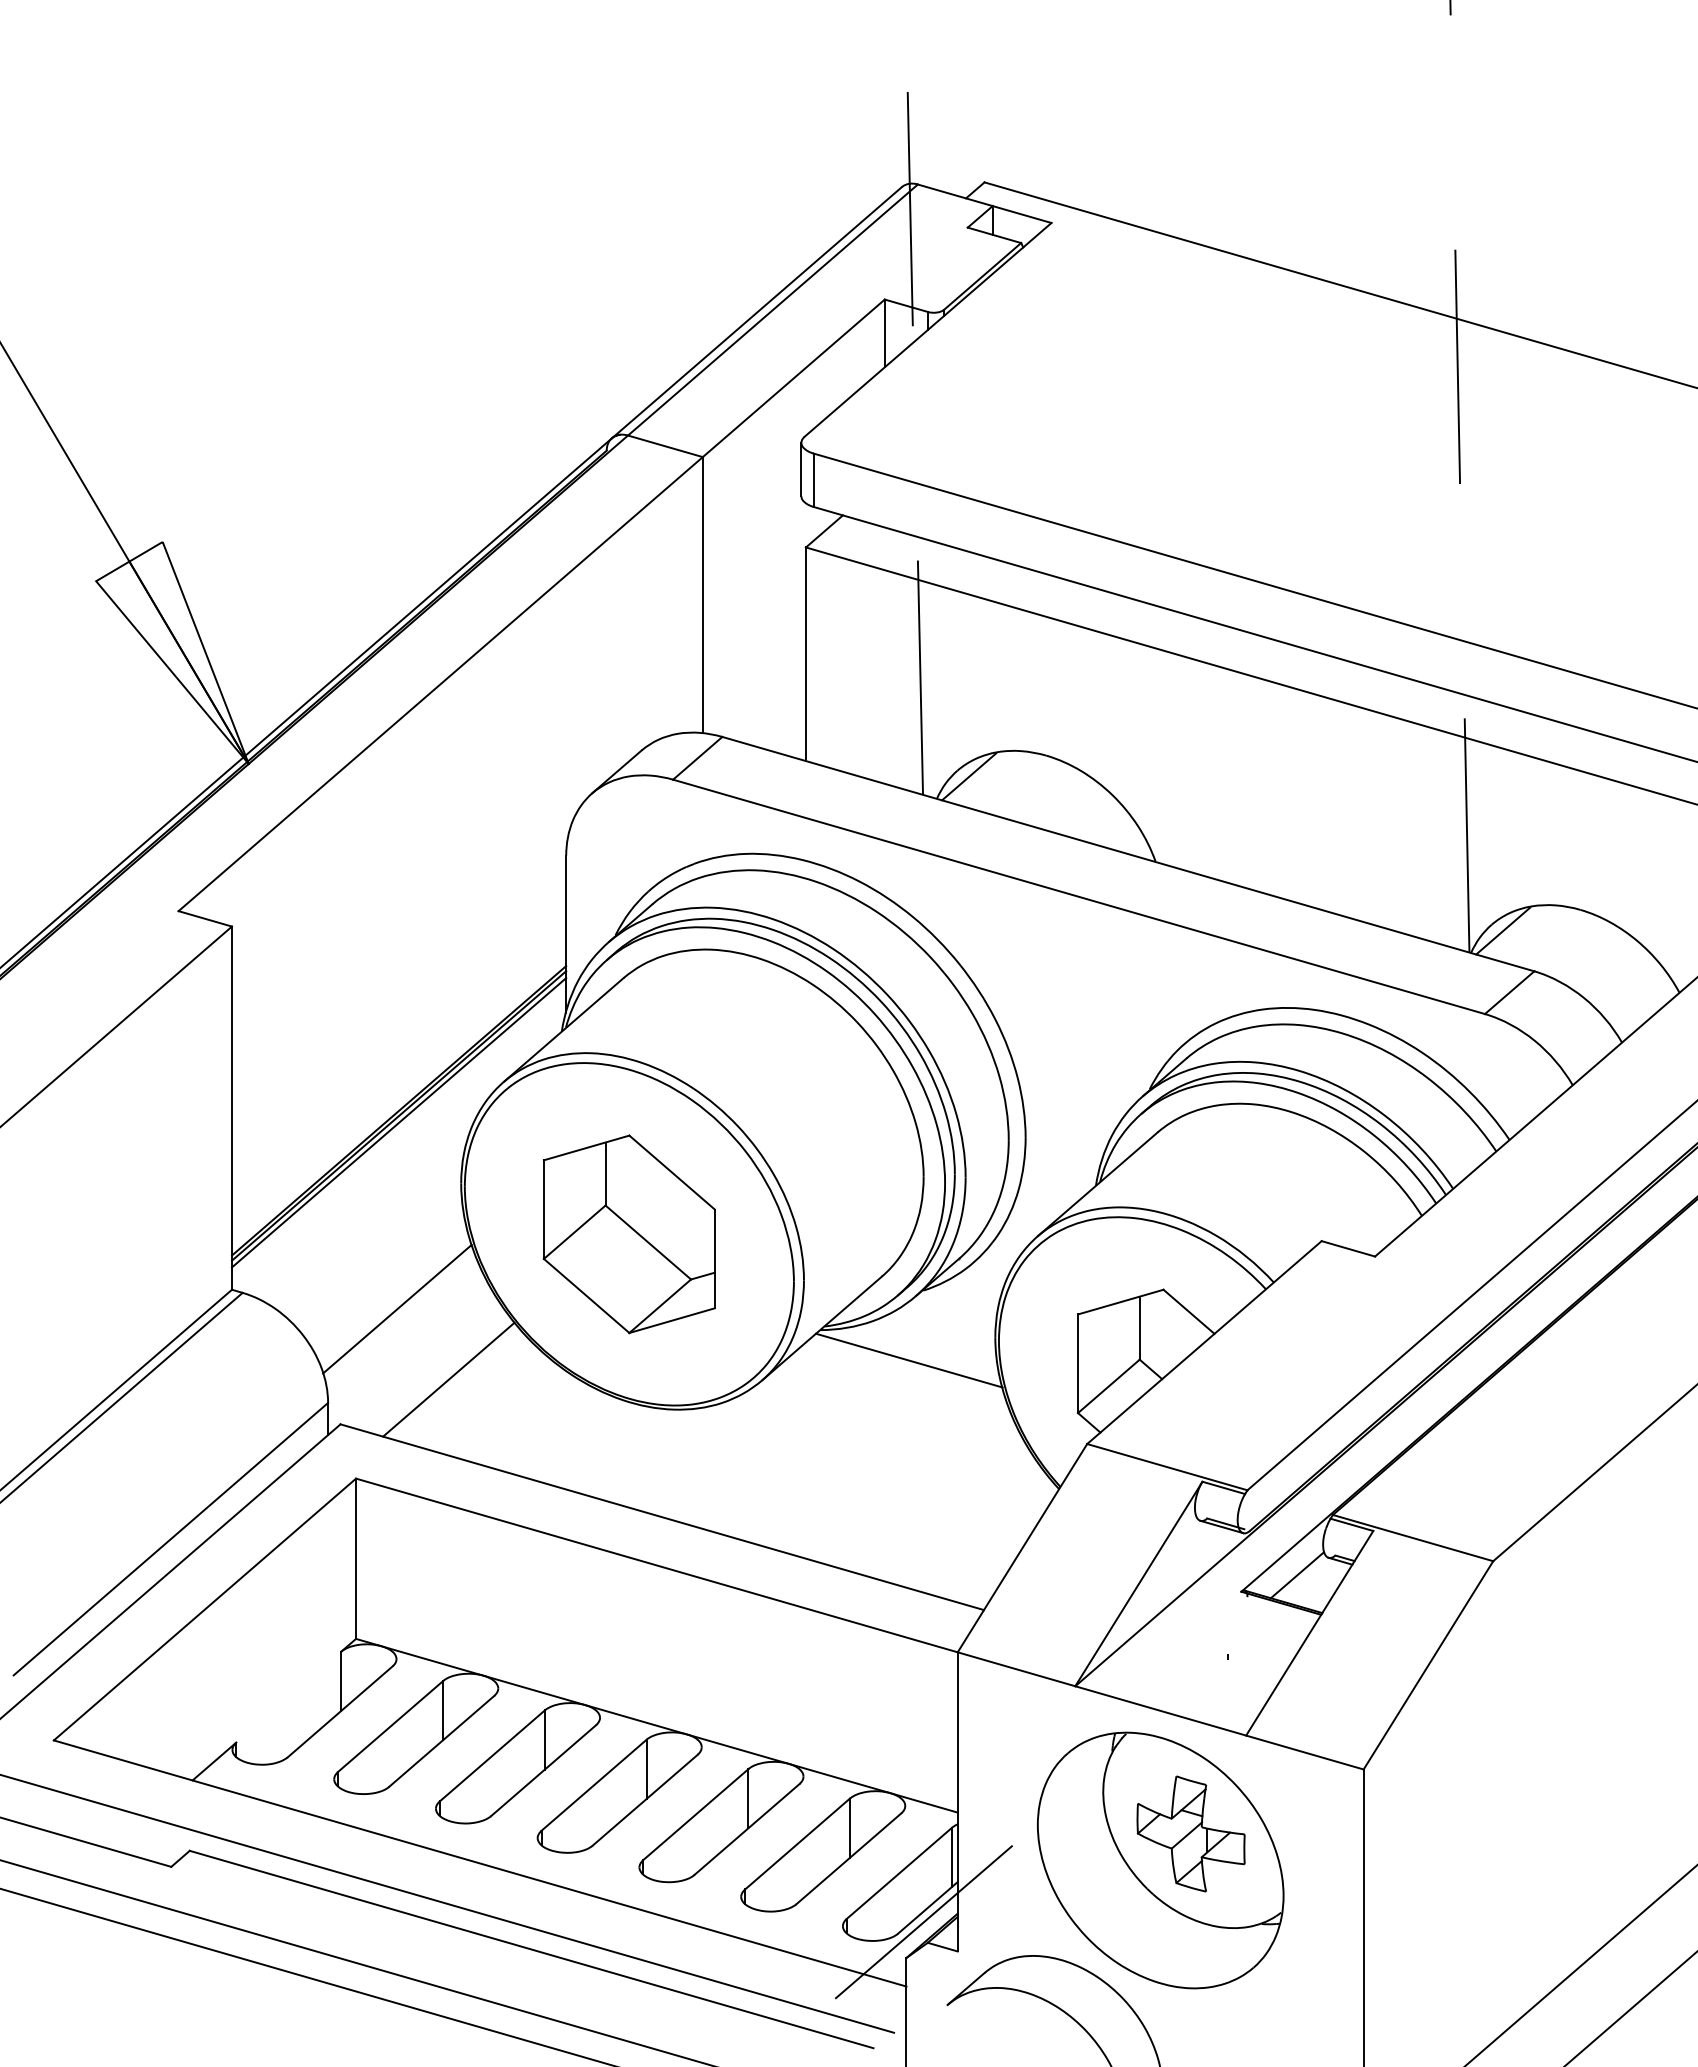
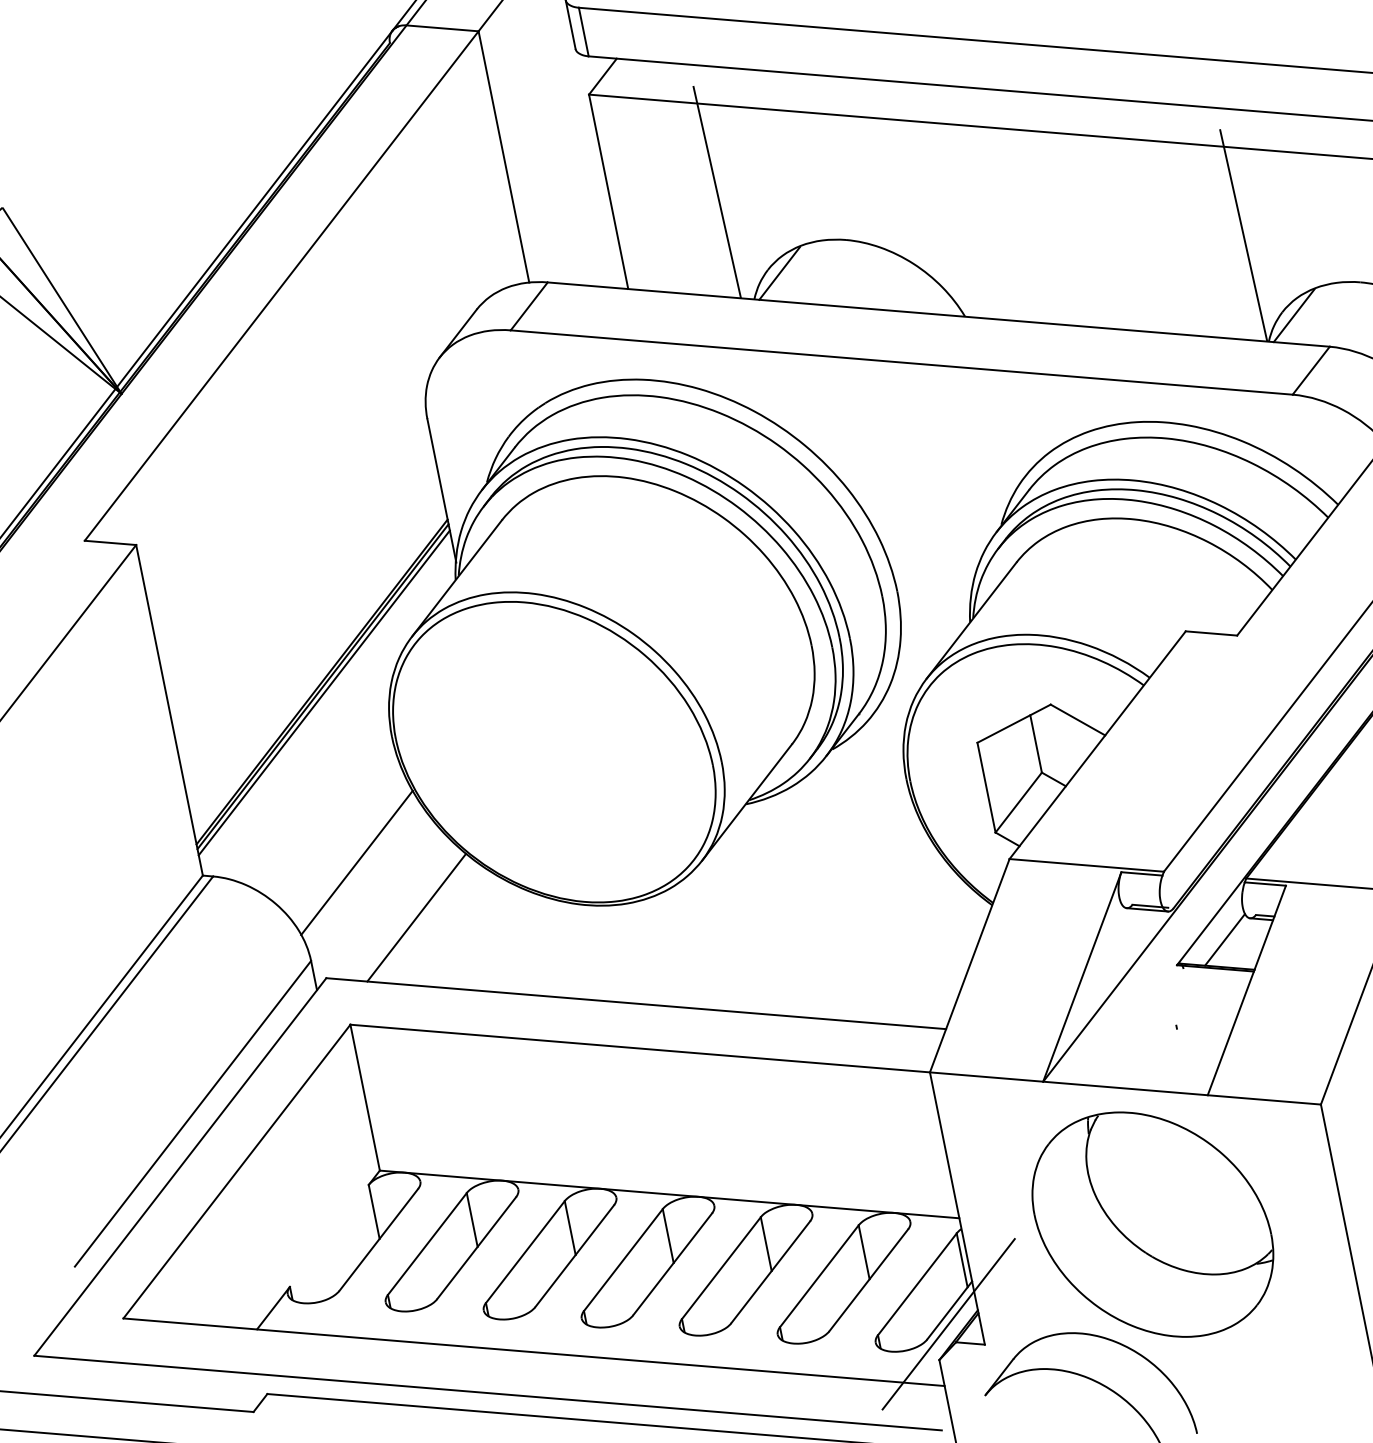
part: (628, 1234) -> (553, 752), removed
line: (909, 1360) -> (832, 815), removed
part: (1190, 1833) -> (1175, 1194), removed

